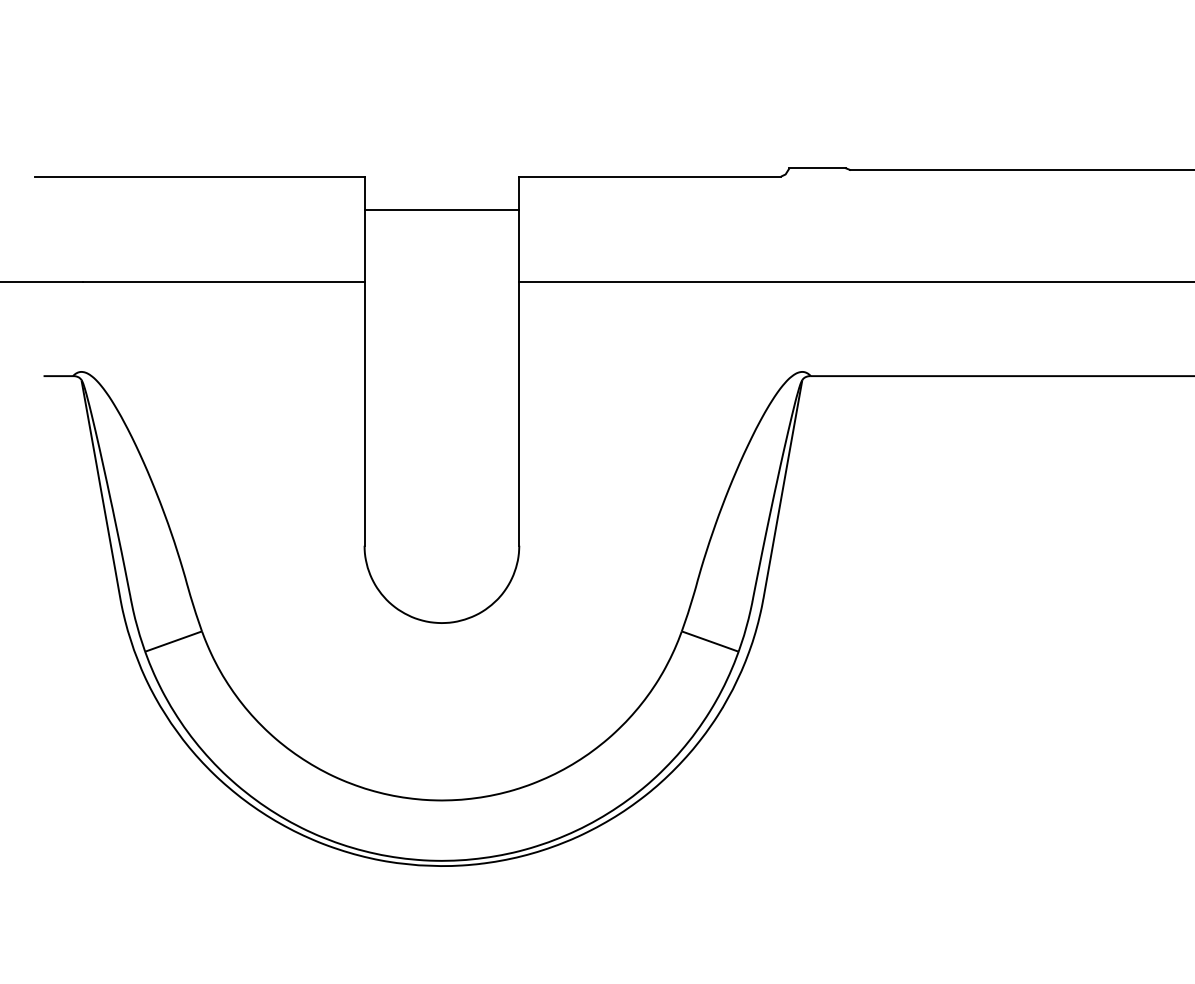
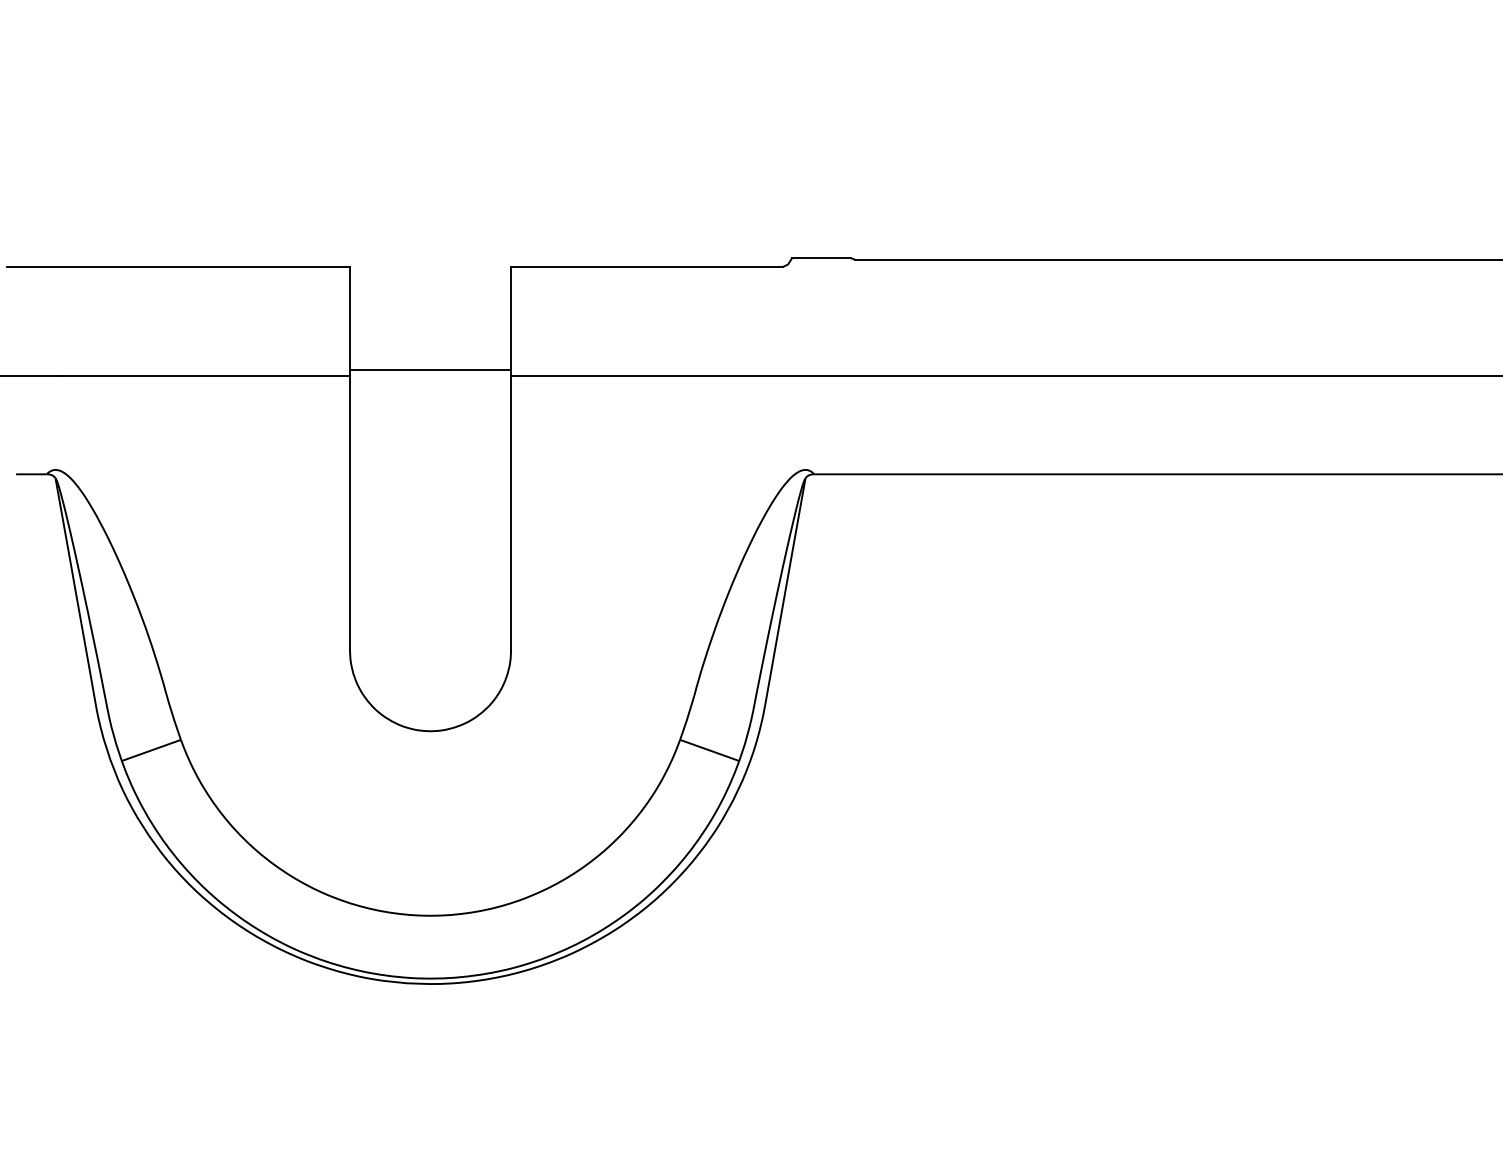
line: (441, 210) -> (430, 370), moved

